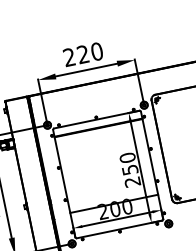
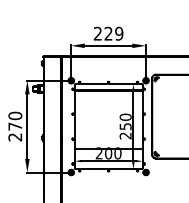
text: (97, 51) -> (119, 33), 220 -> 229

